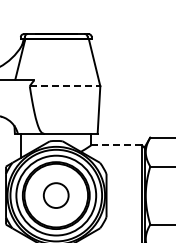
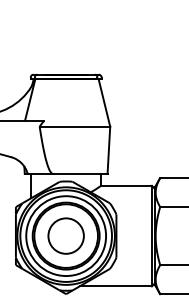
line: (65, 86) -> (75, 126), dashed -> solid
line: (116, 145) -> (126, 185), dashed -> solid
circle: (55, 195) -> (65, 235), size x1.43

